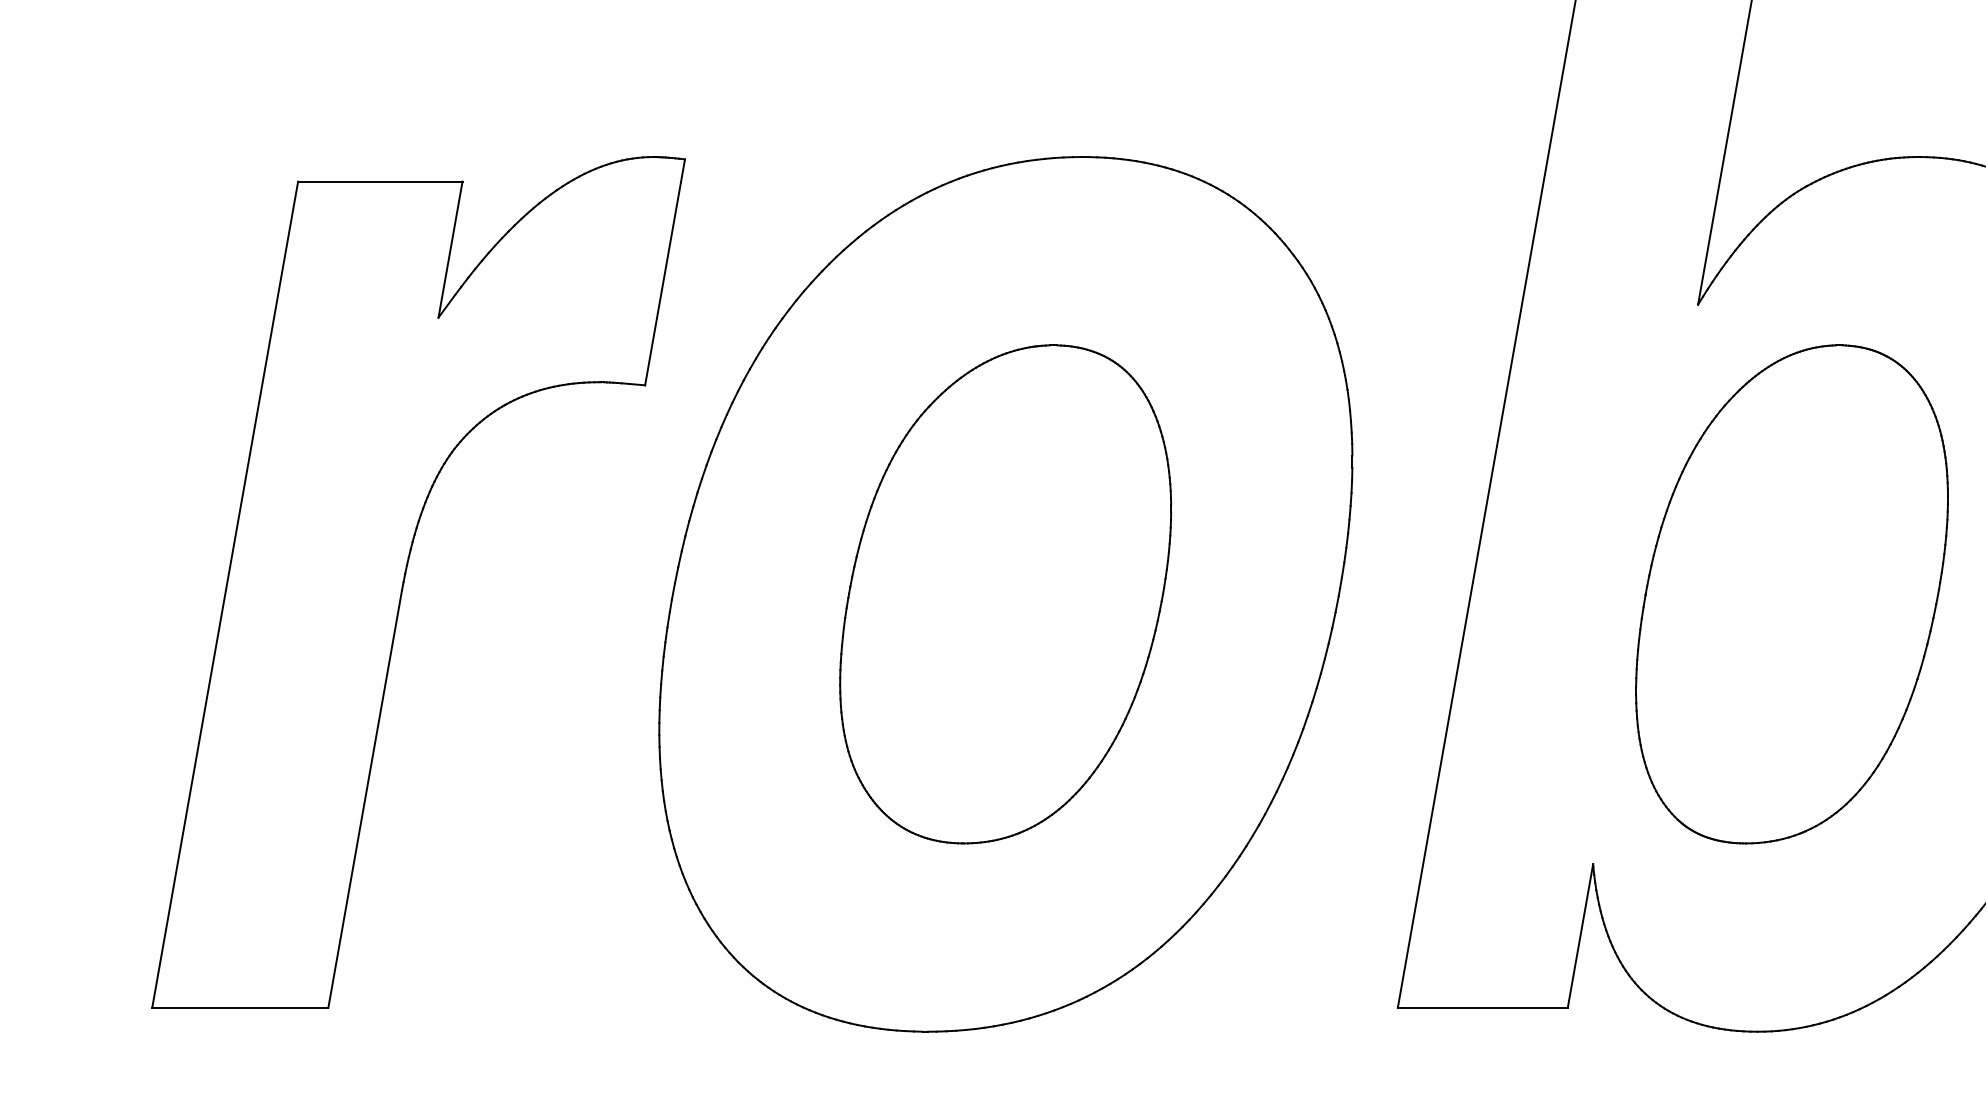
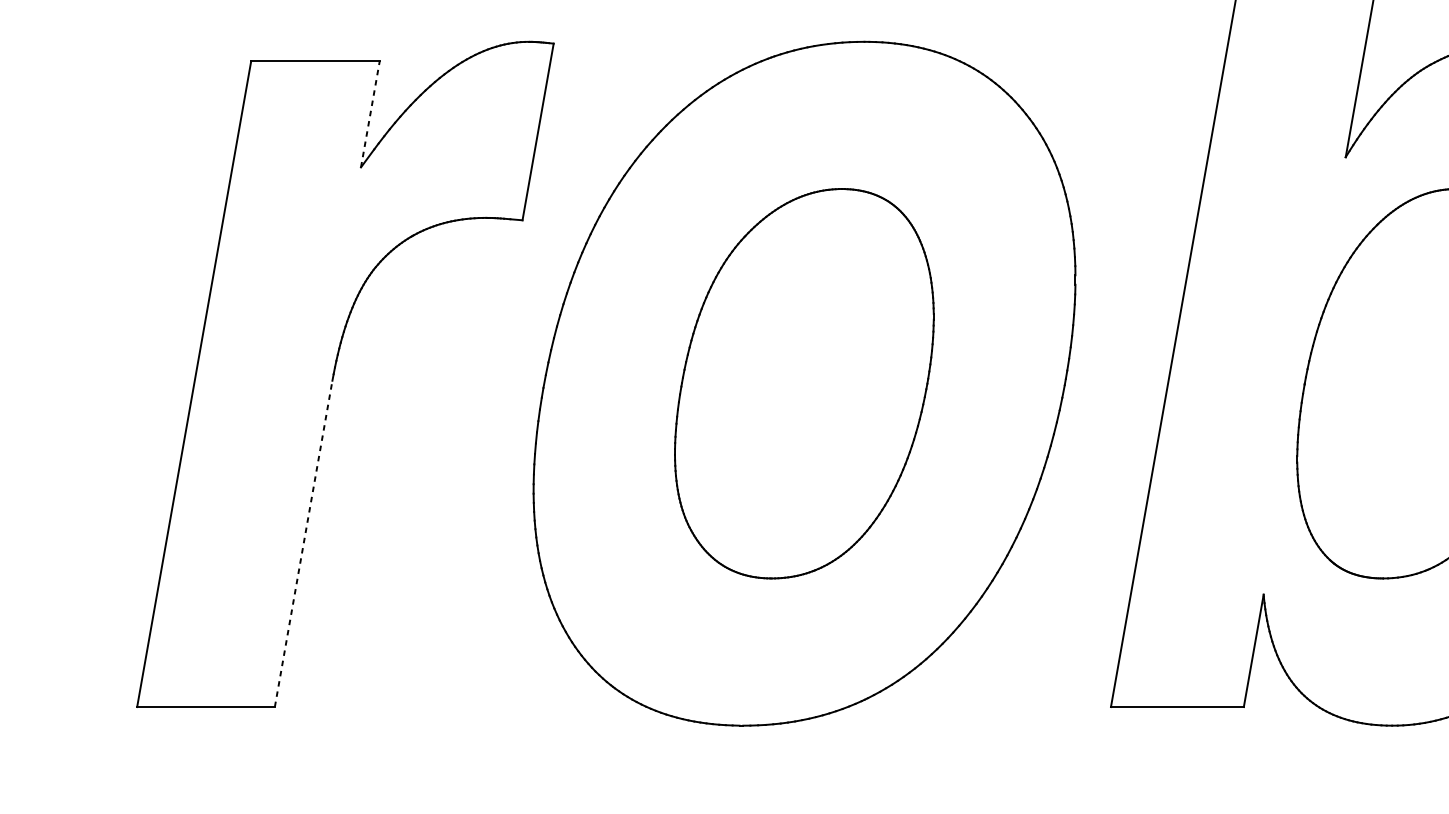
line: (450, 249) -> (370, 114), solid -> dashed
line: (365, 799) -> (303, 544), solid -> dashed

